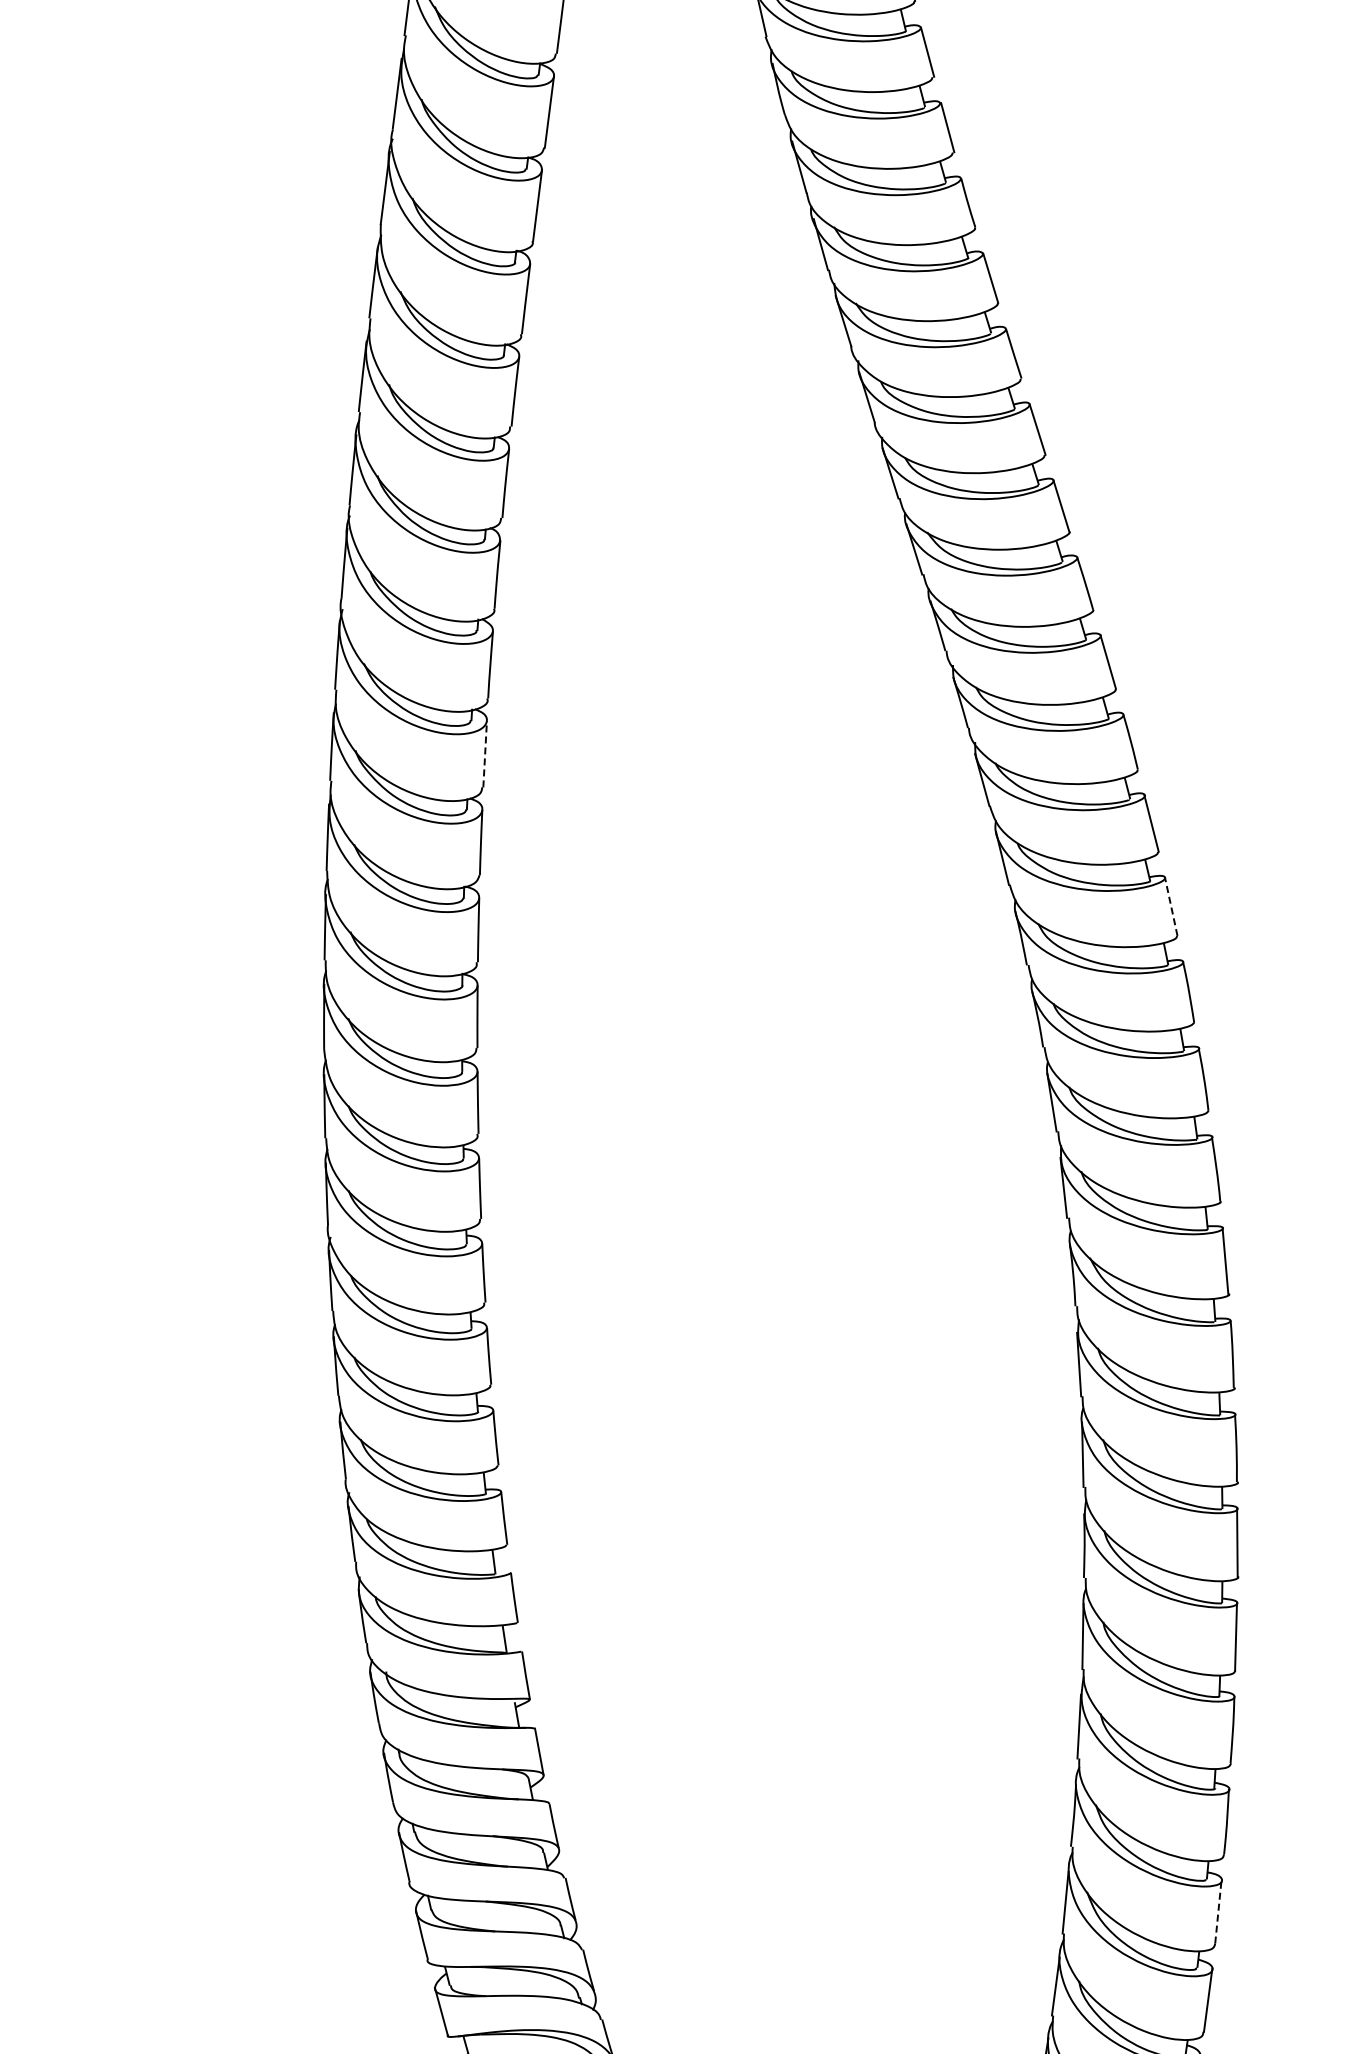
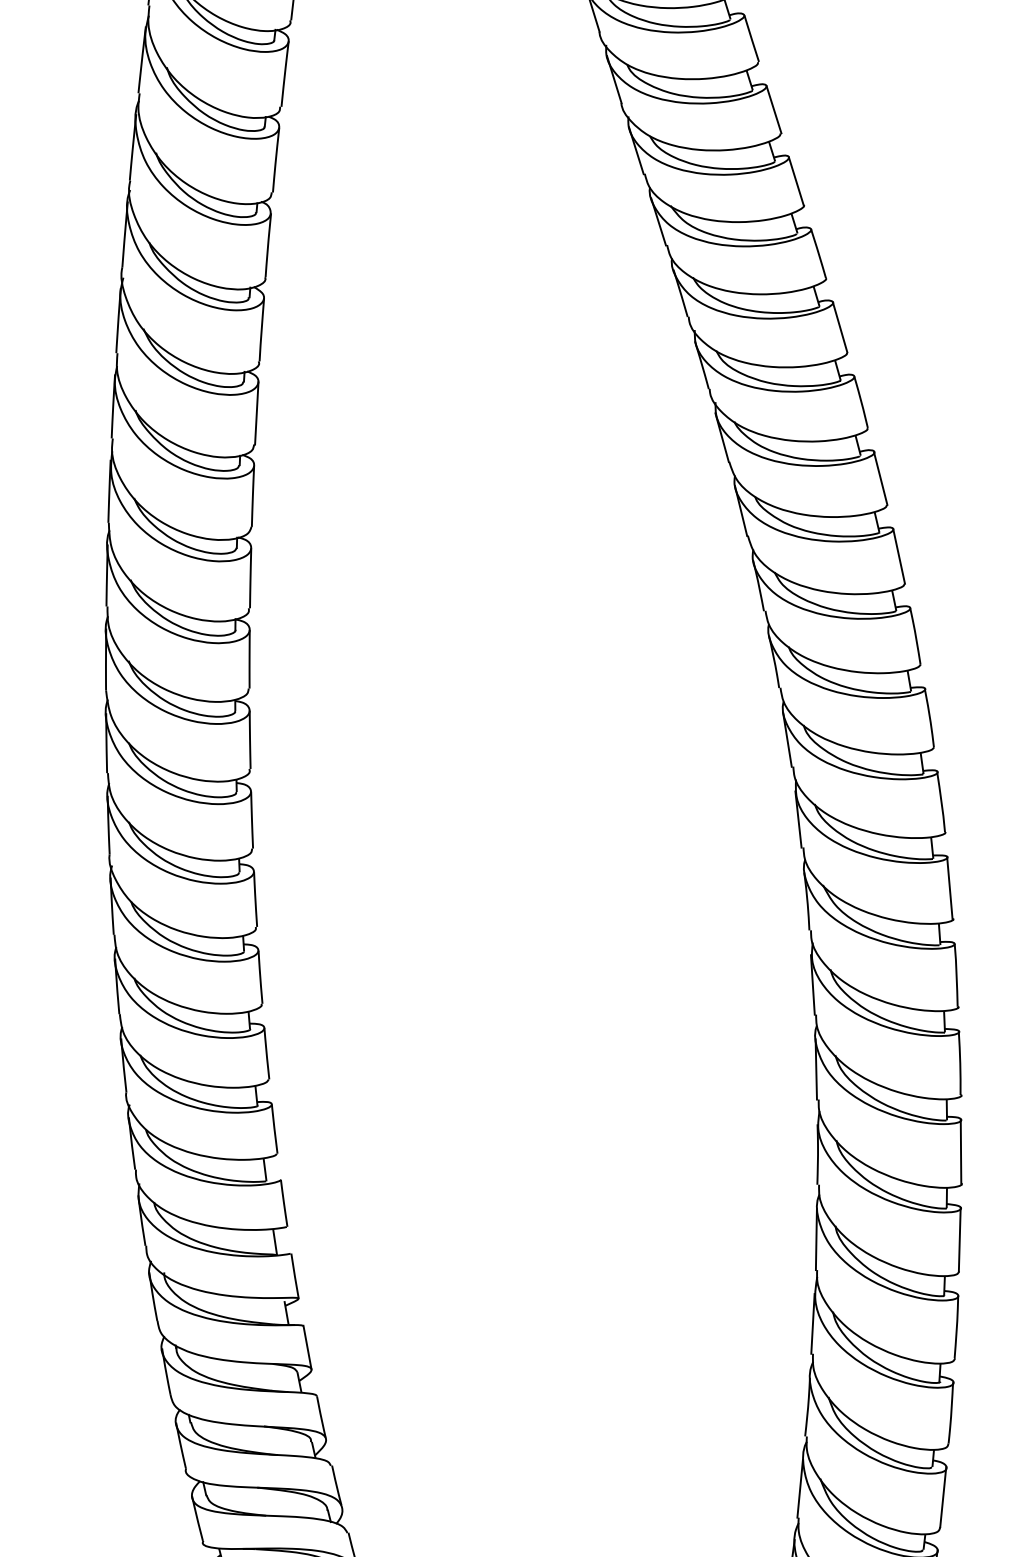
line: (485, 753) -> (257, 412), dashed -> solid
line: (1171, 906) -> (899, 556), dashed -> solid
line: (1218, 1911) -> (943, 1497), dashed -> solid

